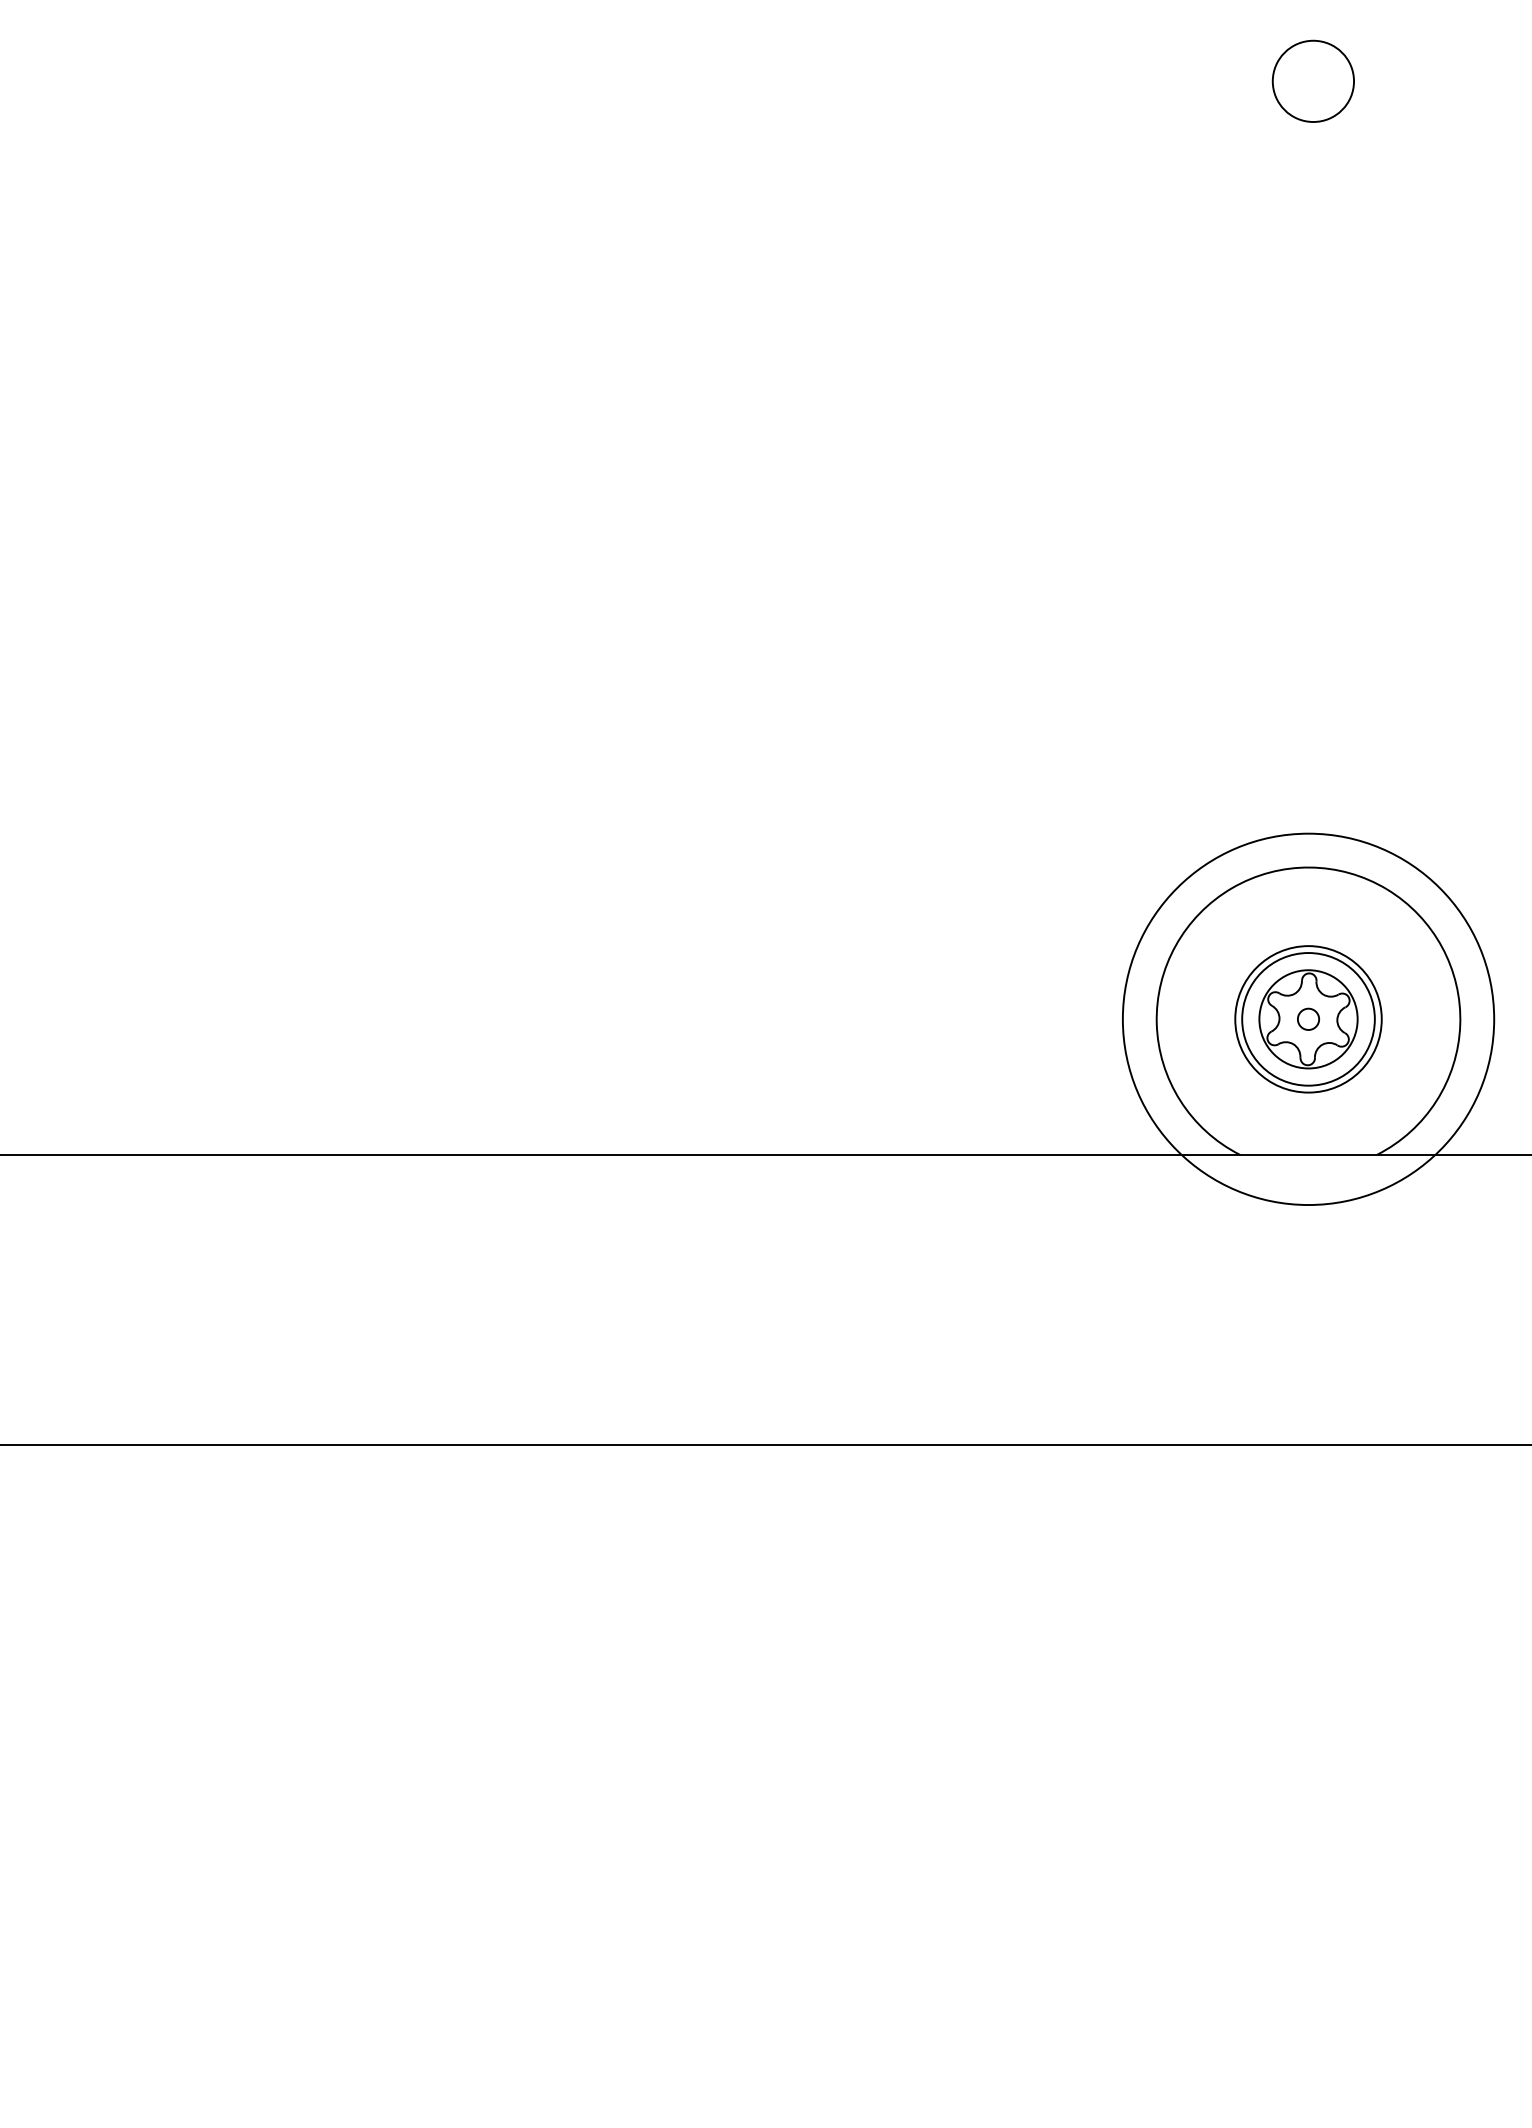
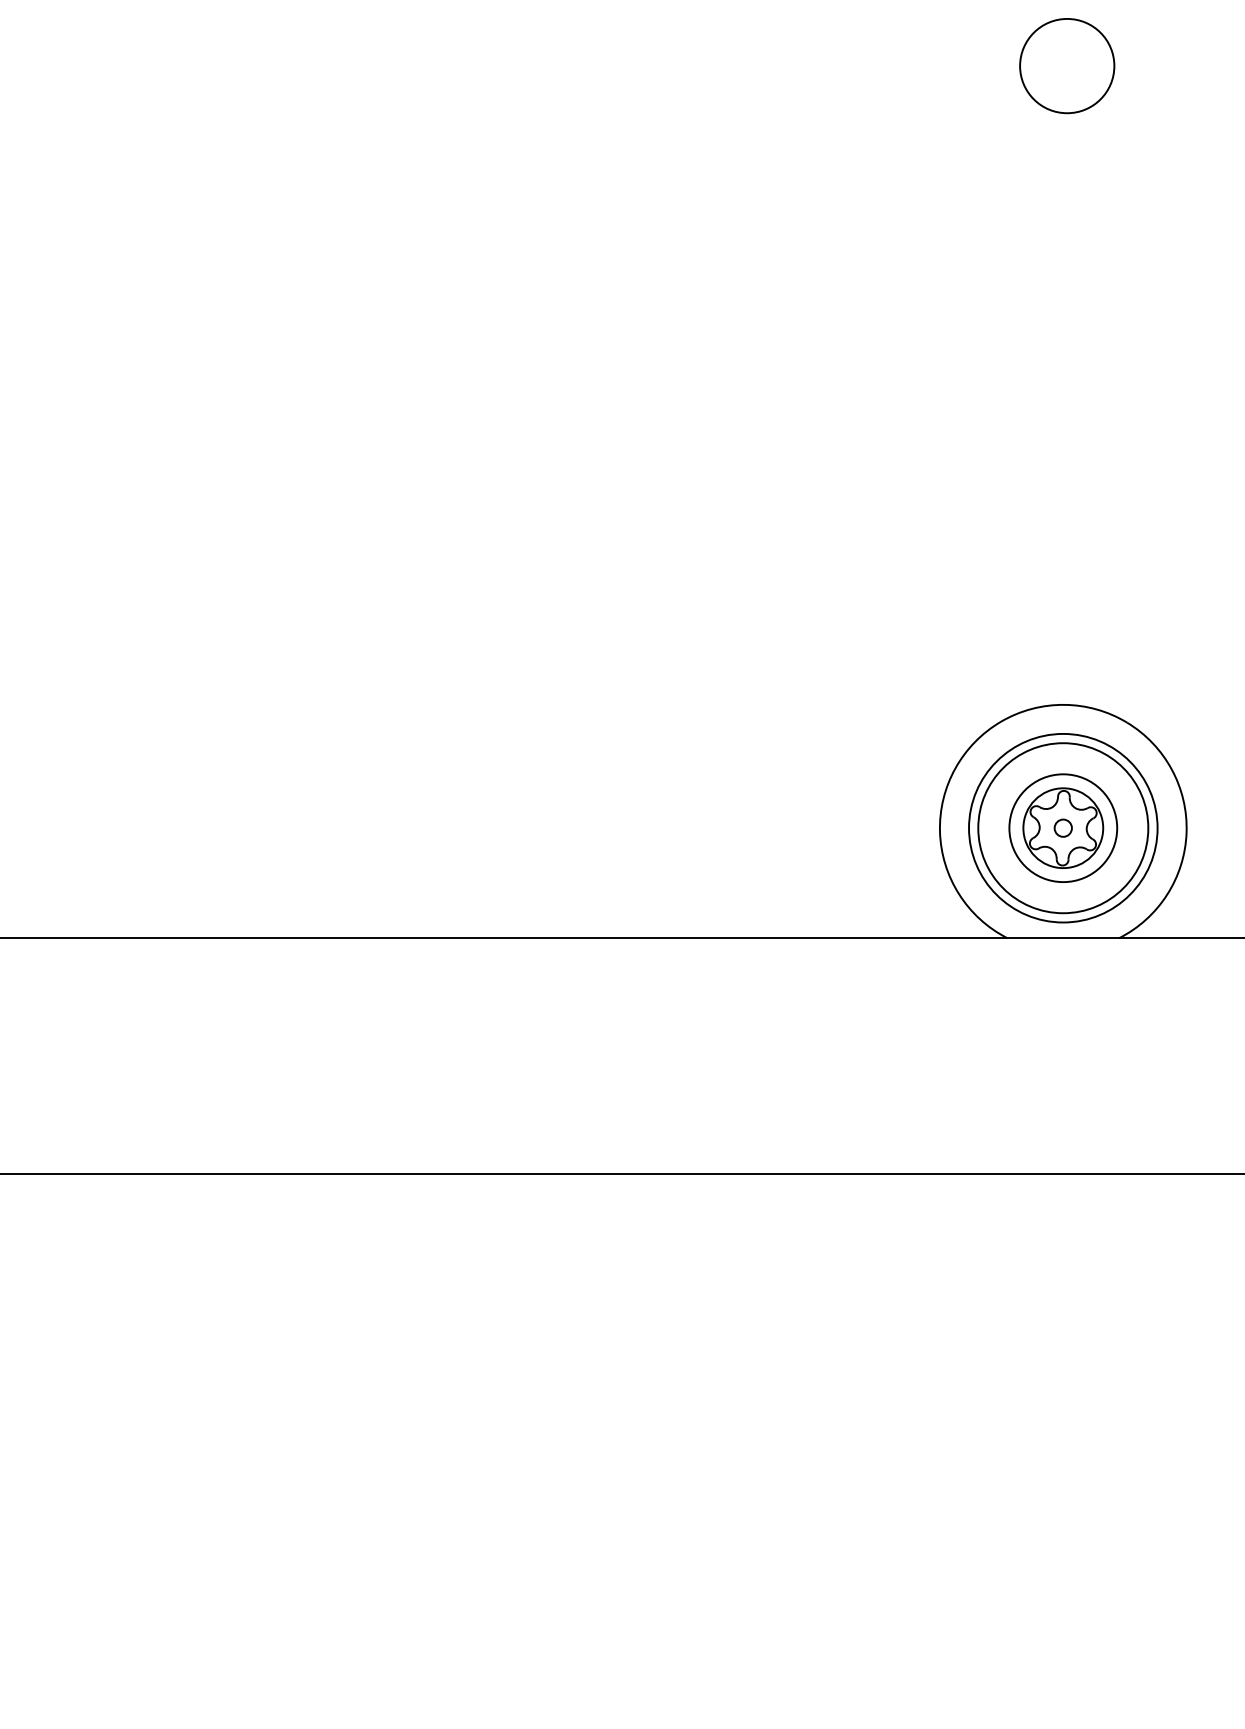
circle: (1313, 81) -> (1067, 66), size x1.43
circle: (1308, 1018) -> (1063, 827), size x1.43
circle: (1308, 1019) -> (1063, 828), size x0.62

